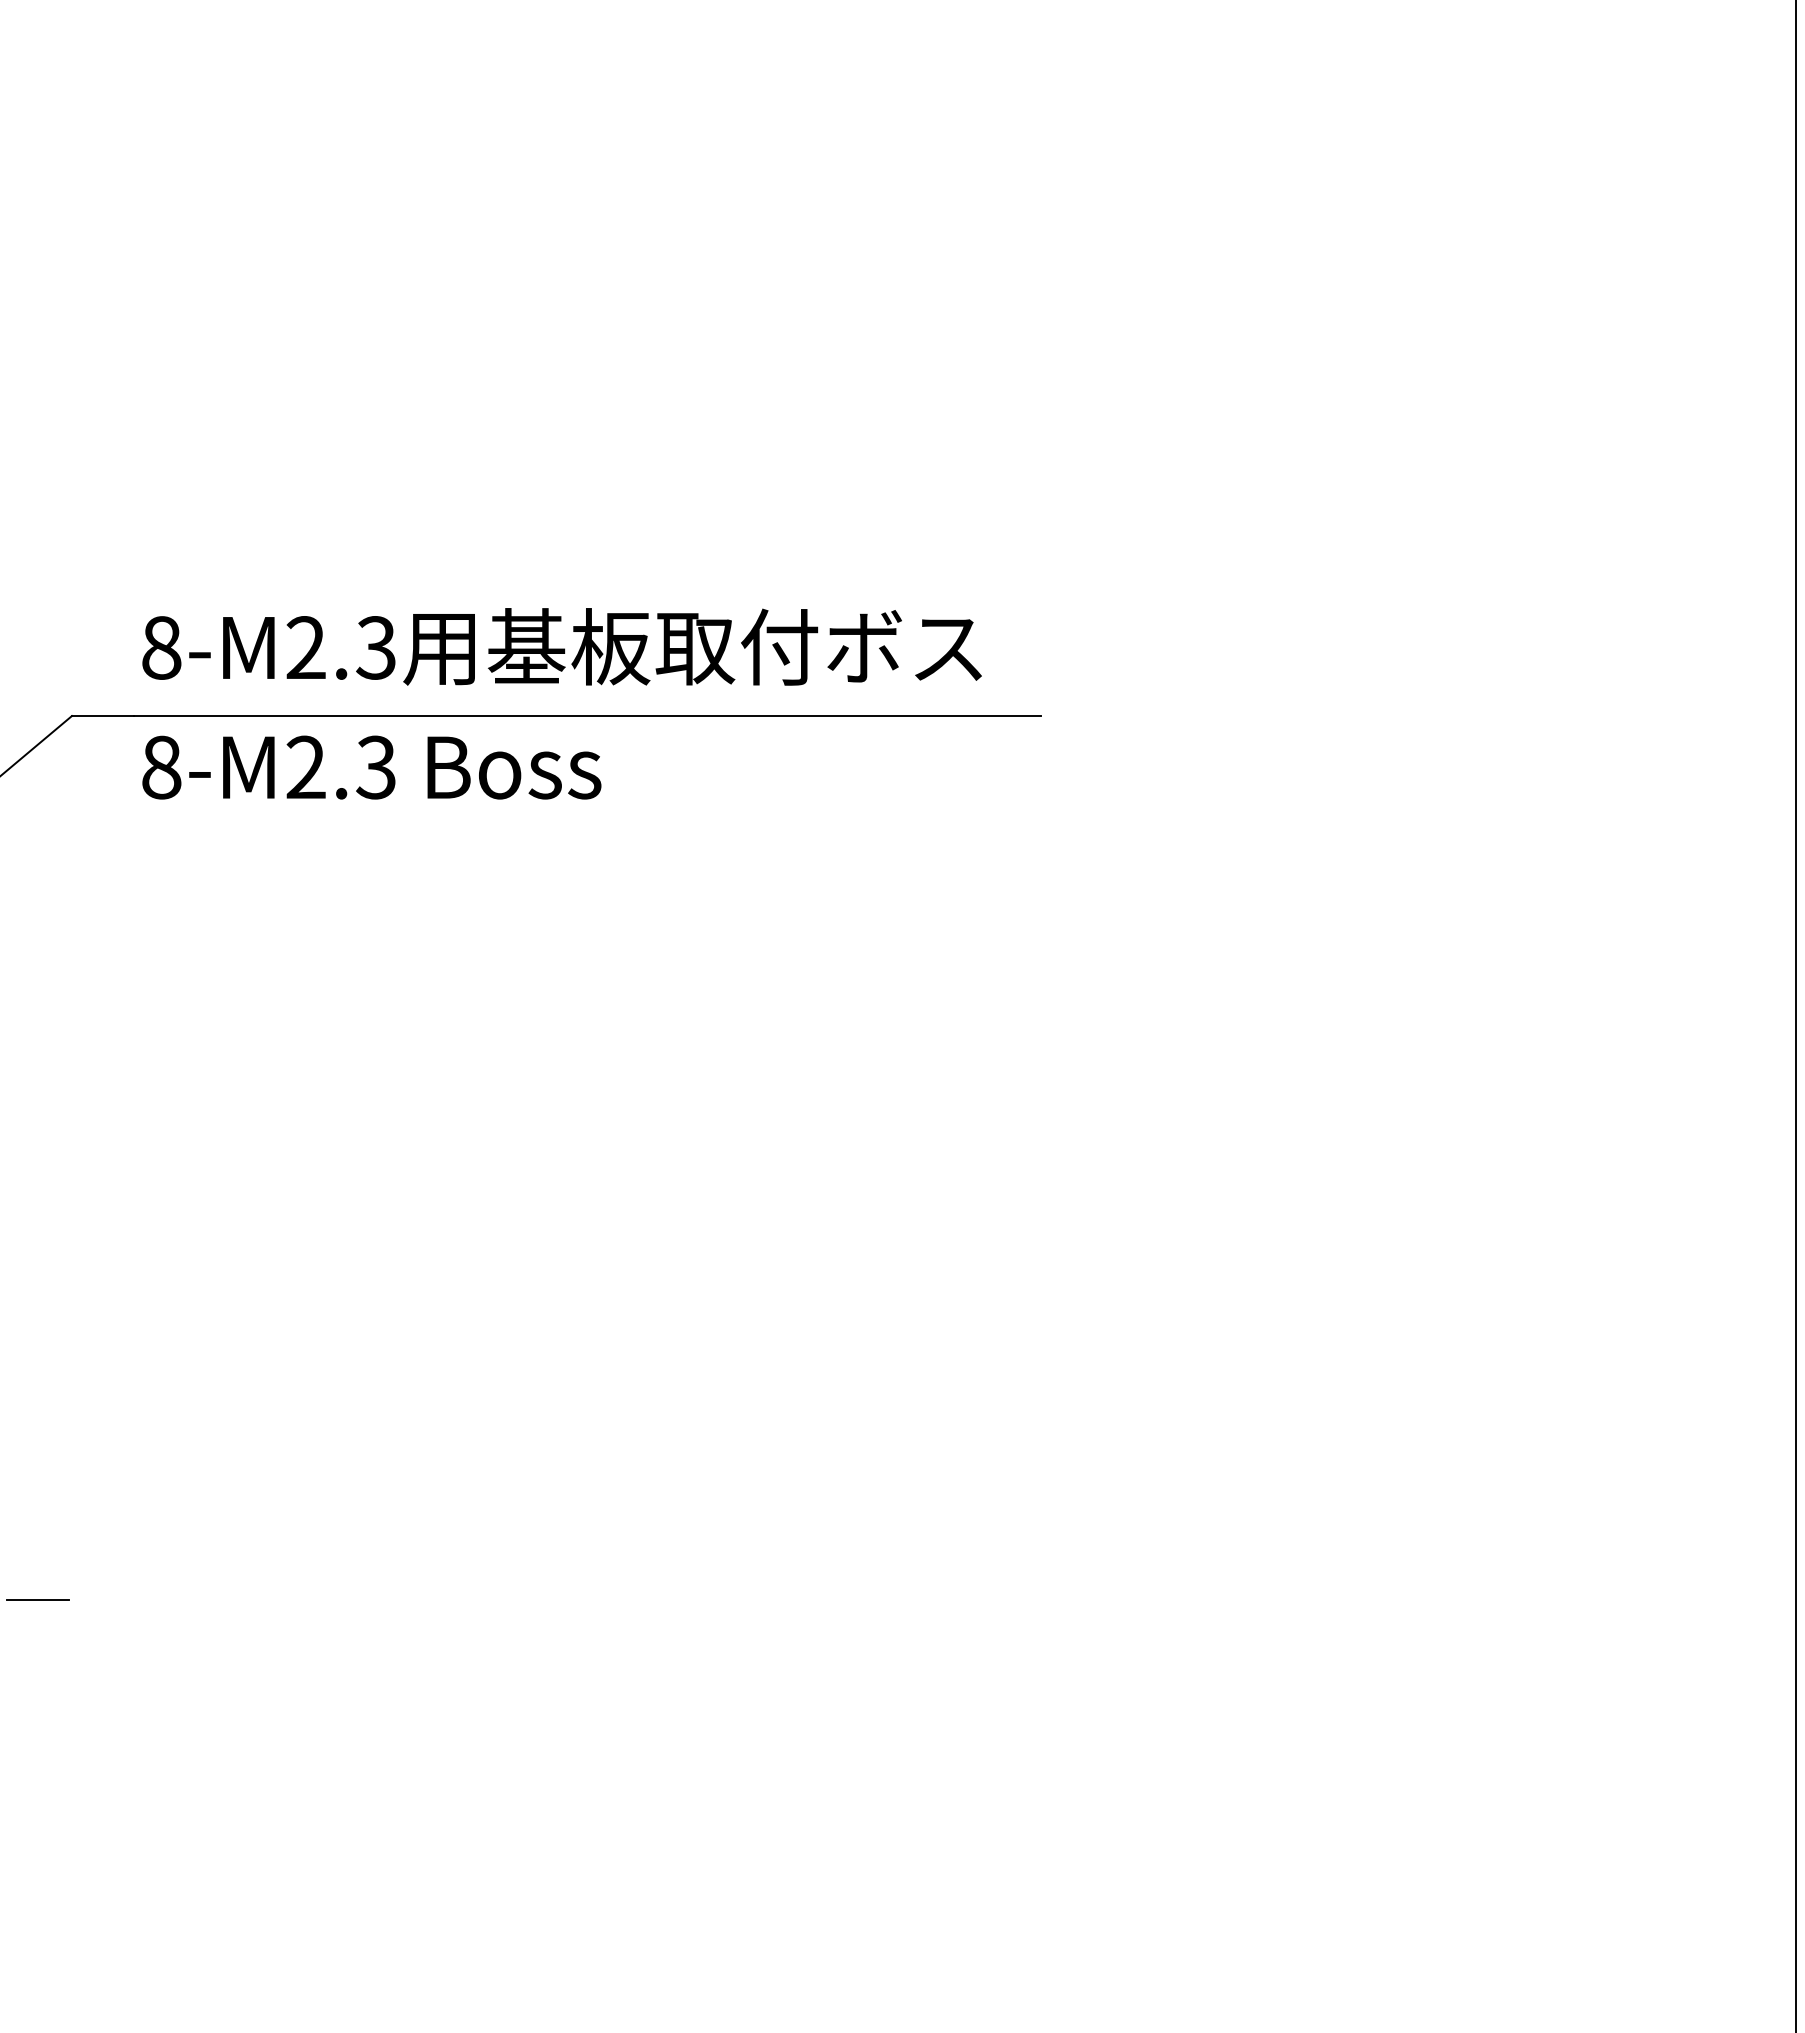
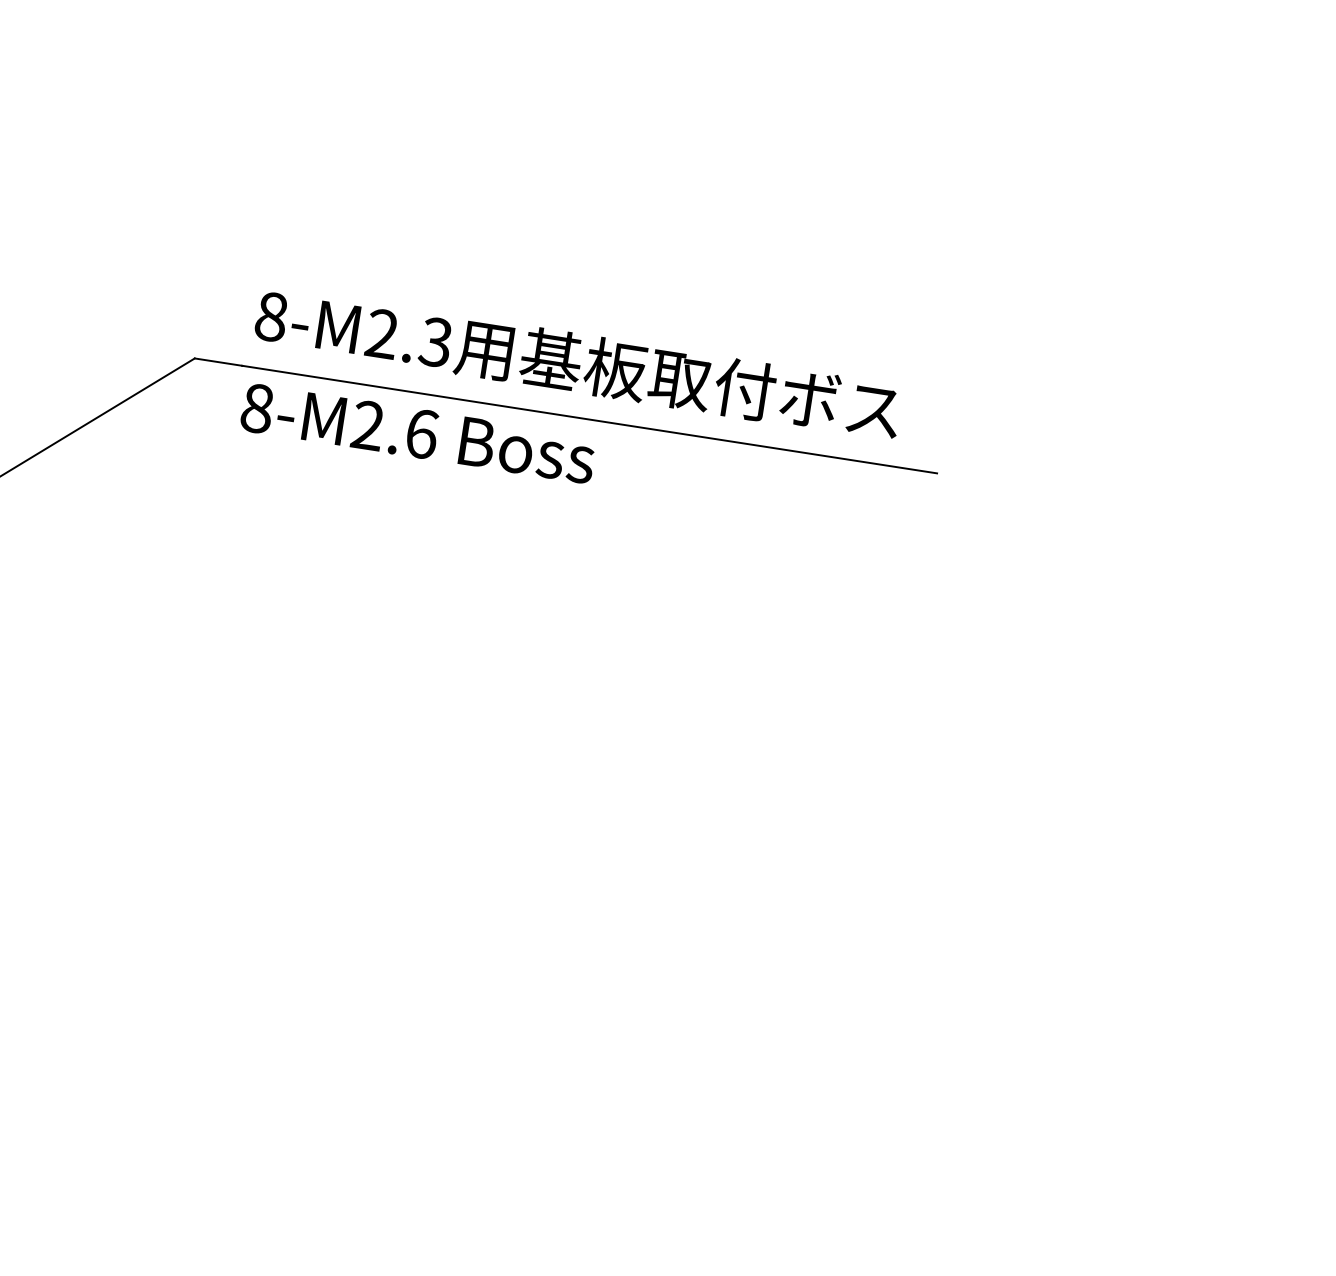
text: (376, 767) -> (421, 433), 8-M2.3 -> 8-M2.6
line: (37, 1599) -> (63, 1031), removed

